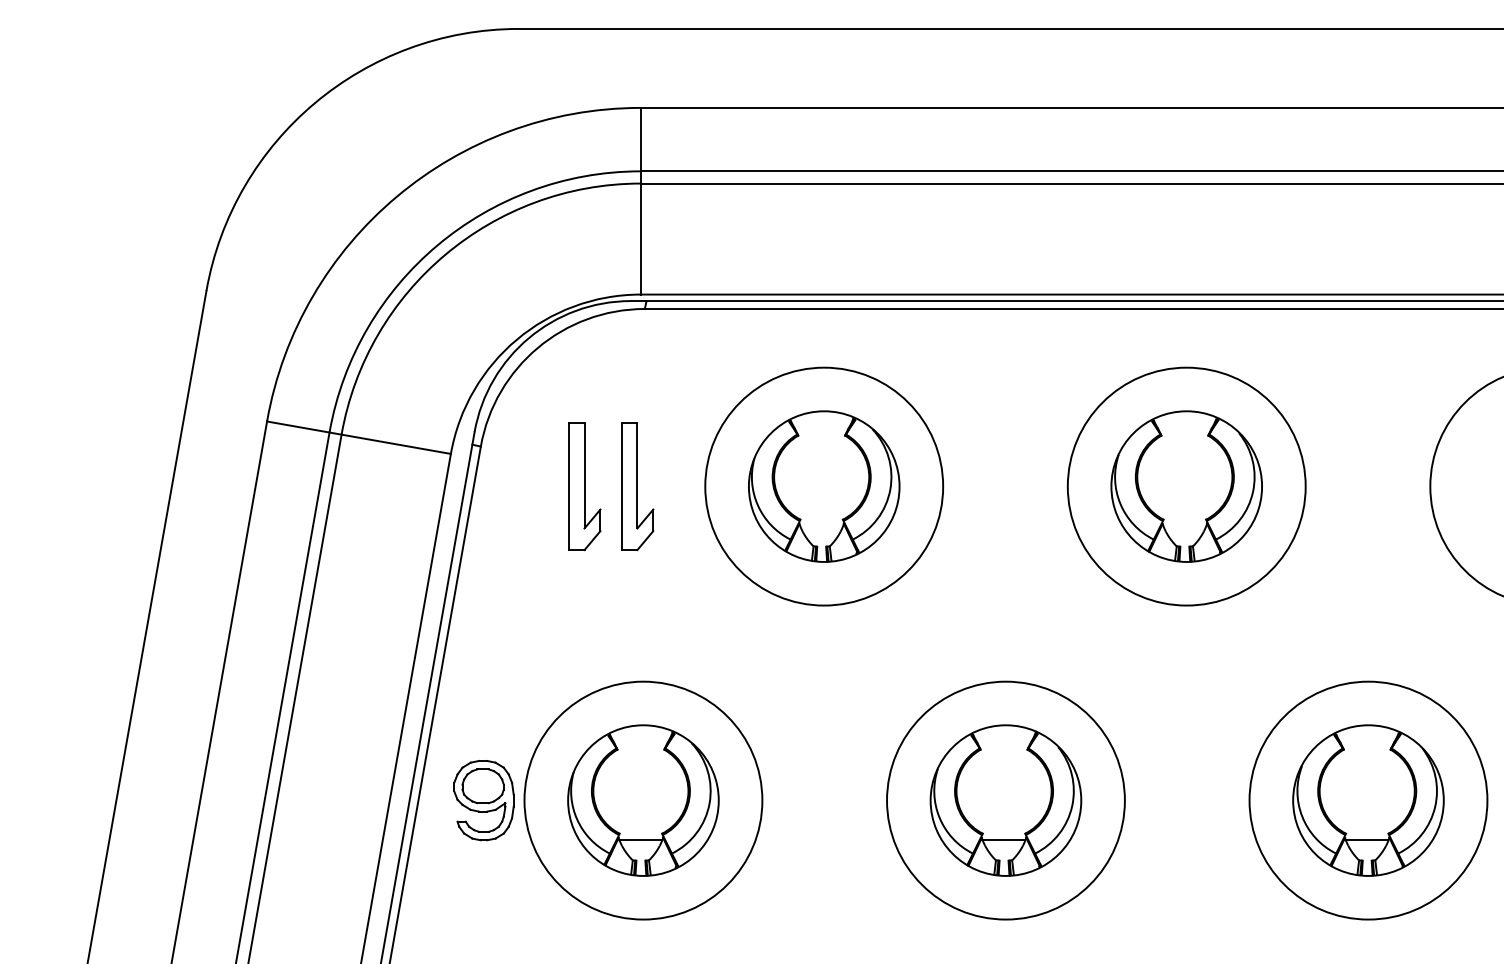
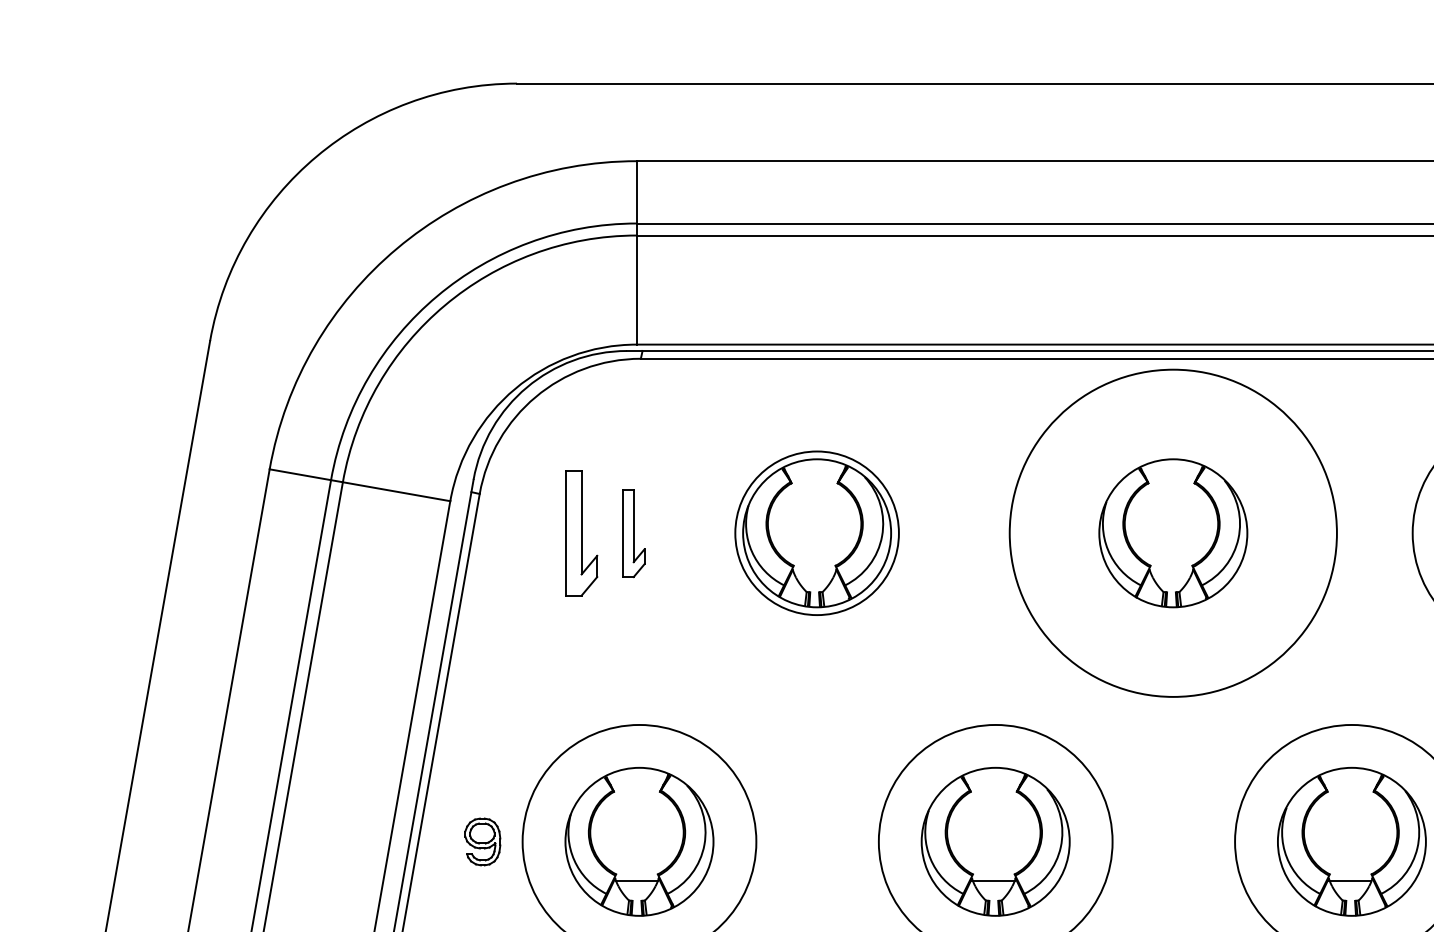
part: (637, 486) -> (633, 533), size x0.7
circle: (824, 486) -> (817, 533), size x0.7
circle: (1186, 486) -> (1173, 533), size x1.4
part: (483, 800) -> (482, 841), size x0.6

